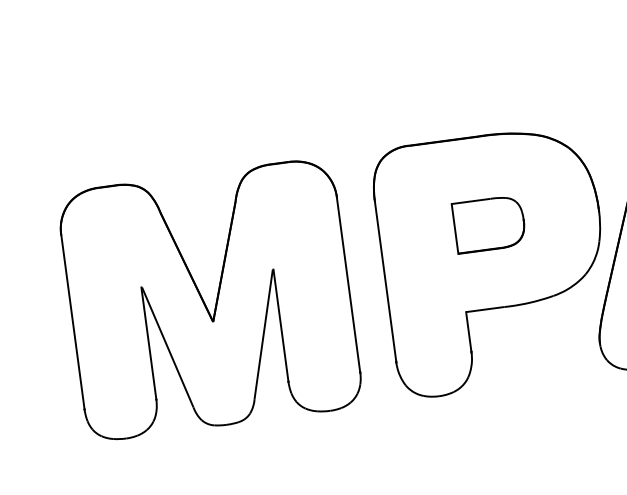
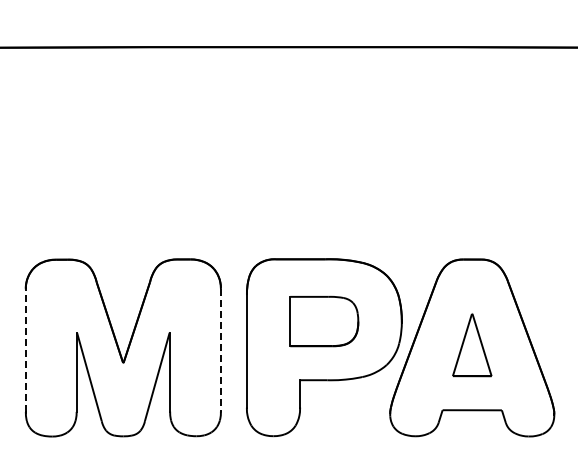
part: (489, 223) -> (324, 320), size x1.4
line: (348, 285) -> (220, 350), solid -> dashed
line: (72, 321) -> (25, 350), solid -> dashed

